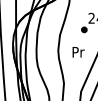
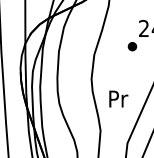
text: (78, 52) -> (118, 99), moved

